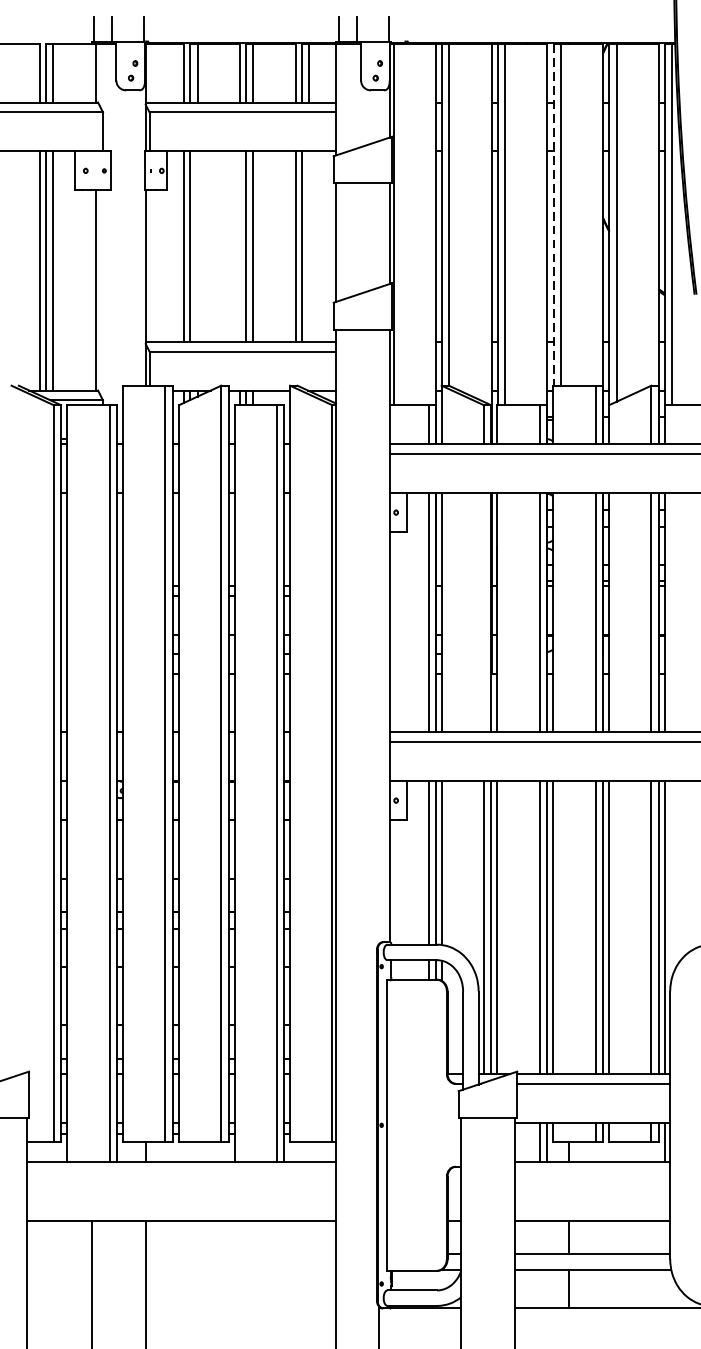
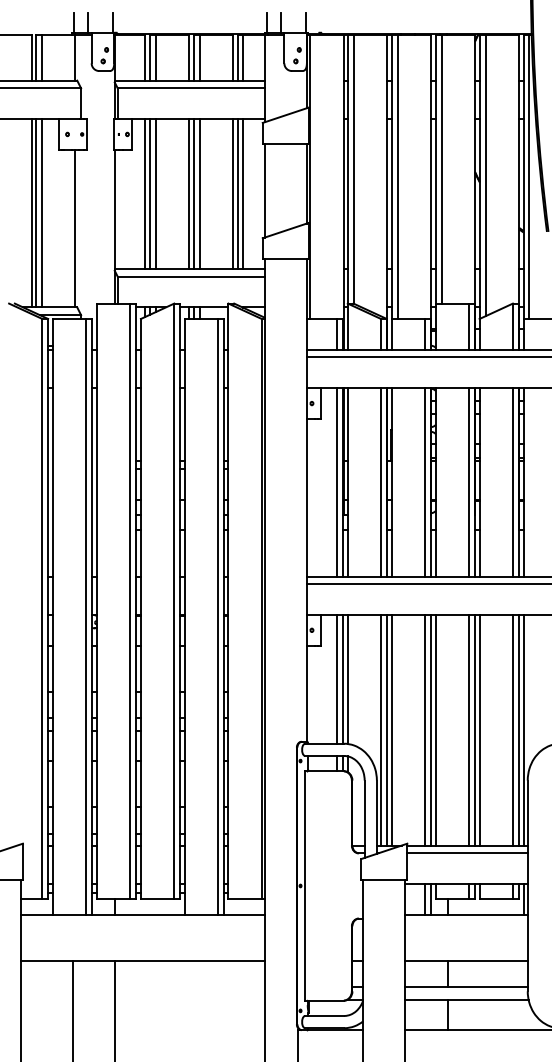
line: (553, 215) -> (435, 169), dashed -> solid
line: (197, 247) -> (155, 194), added
line: (239, 247) -> (188, 194), added
line: (309, 247) -> (243, 194), added
line: (484, 612) -> (381, 482), added

